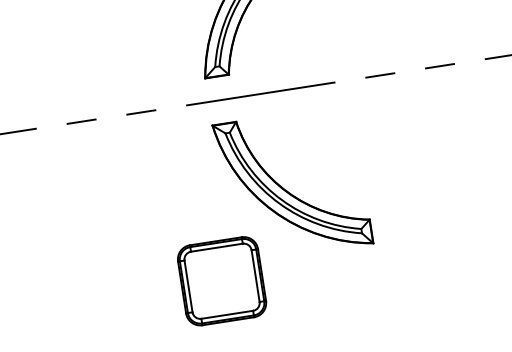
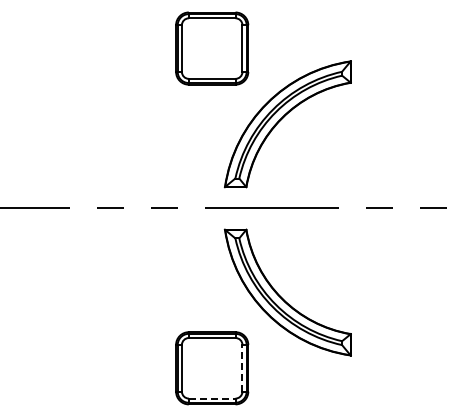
line: (255, 275) -> (242, 367), solid -> dashed
line: (227, 314) -> (212, 398), solid -> dashed

